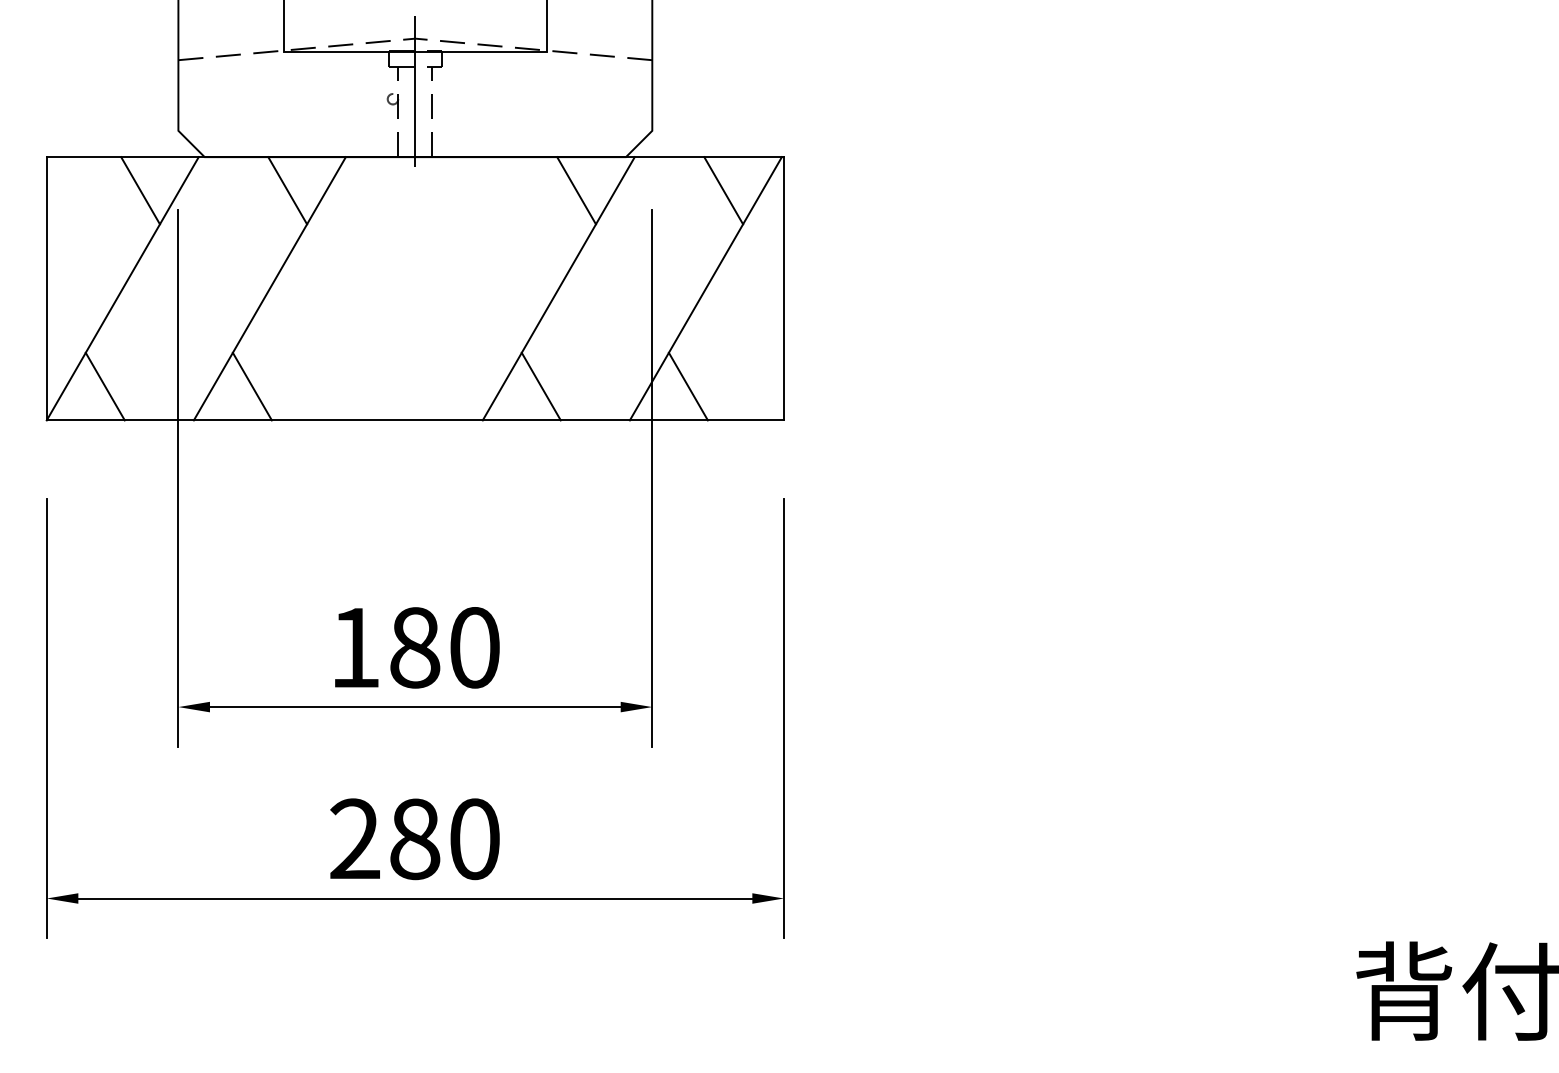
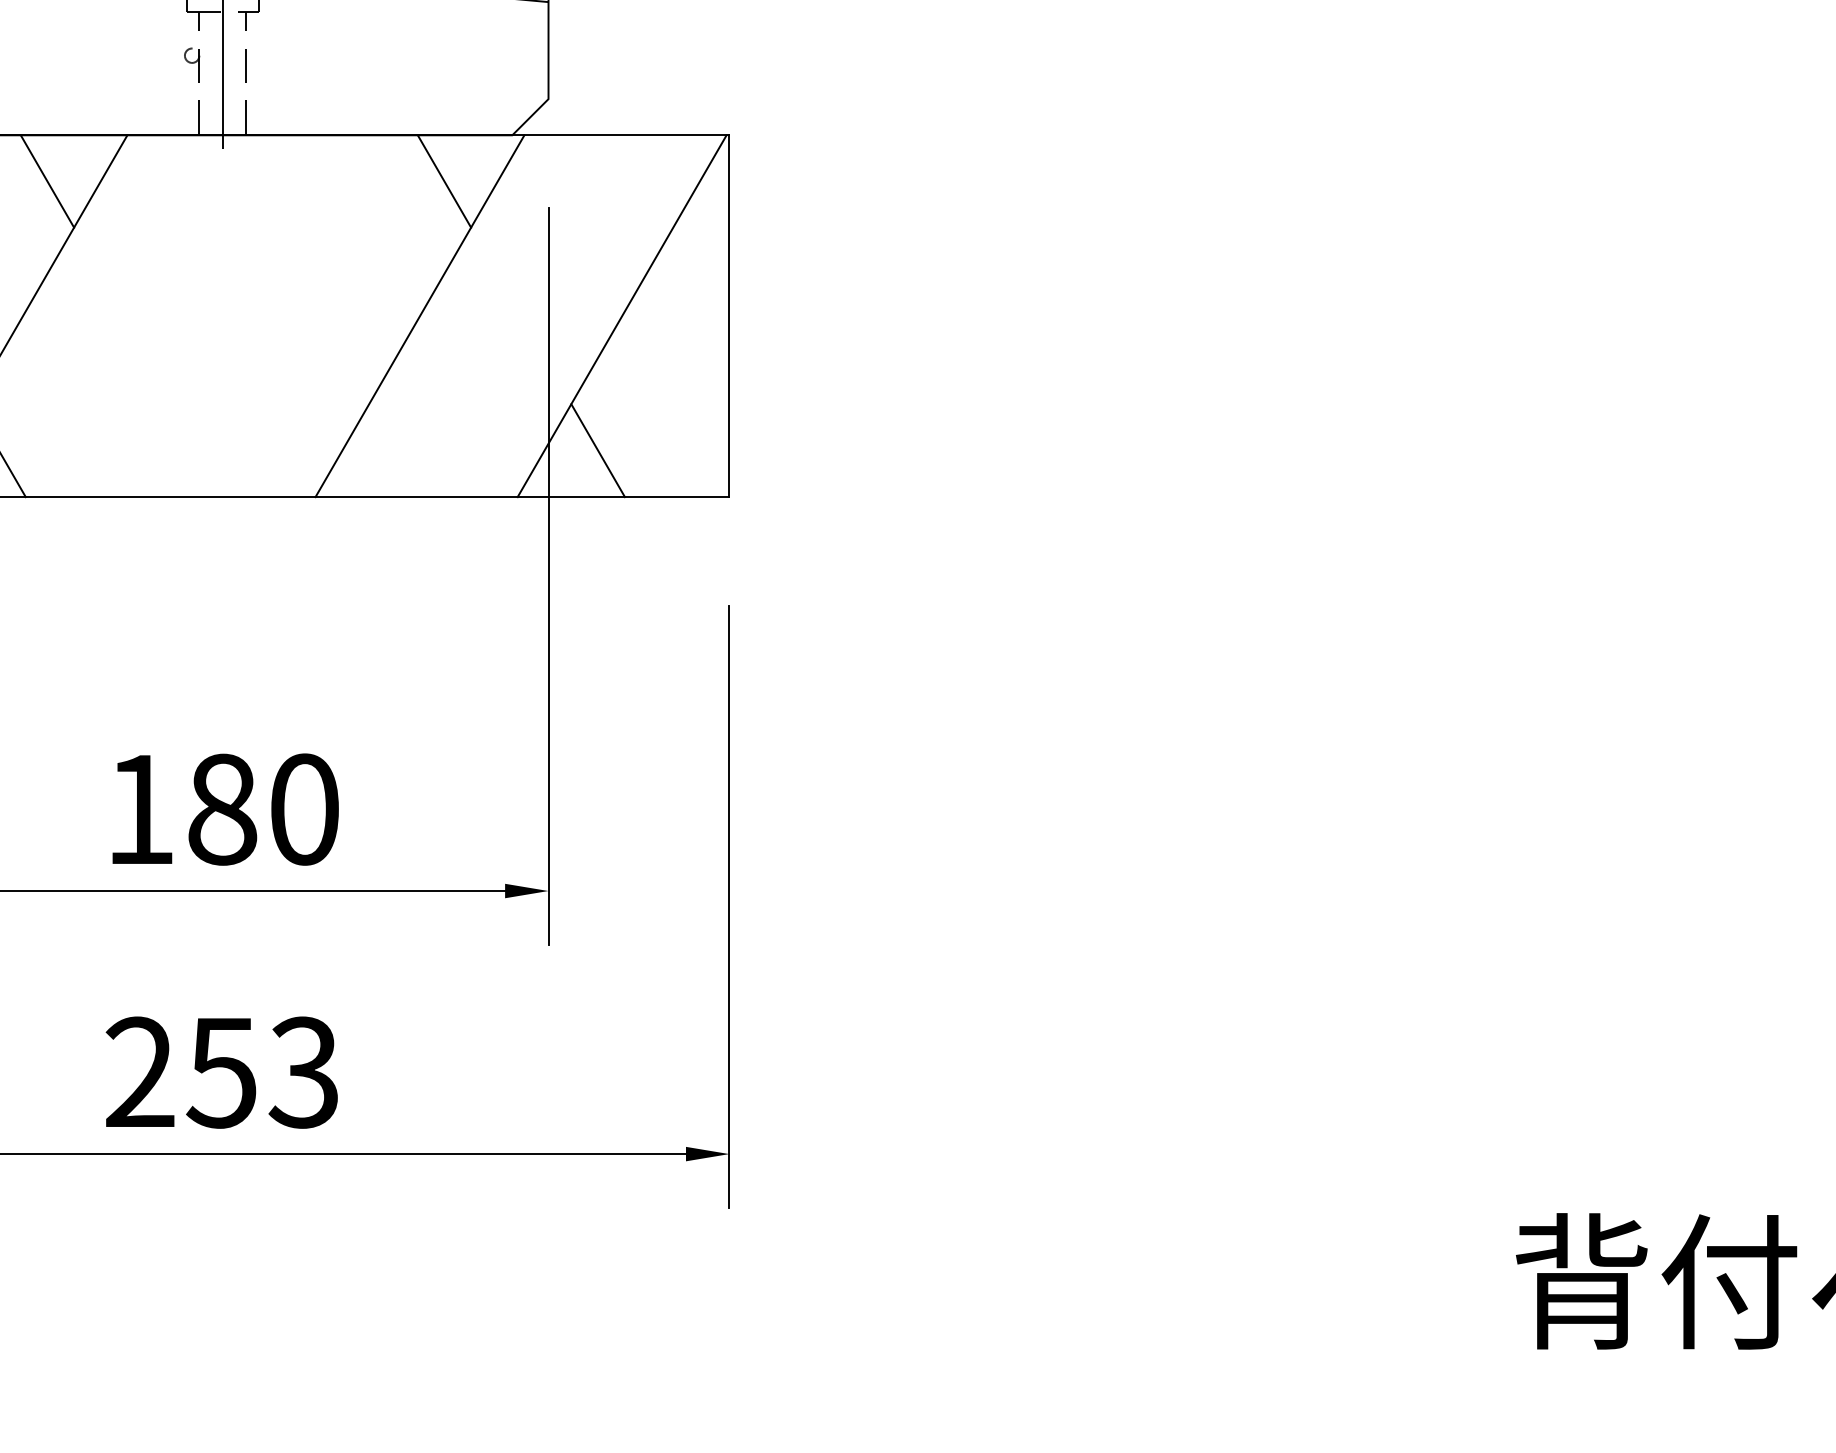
line: (723, 190) -> (646, 181), removed
line: (540, 386) -> (394, 450), removed
text: (443, 839) -> (261, 1073), 280 -> 253

